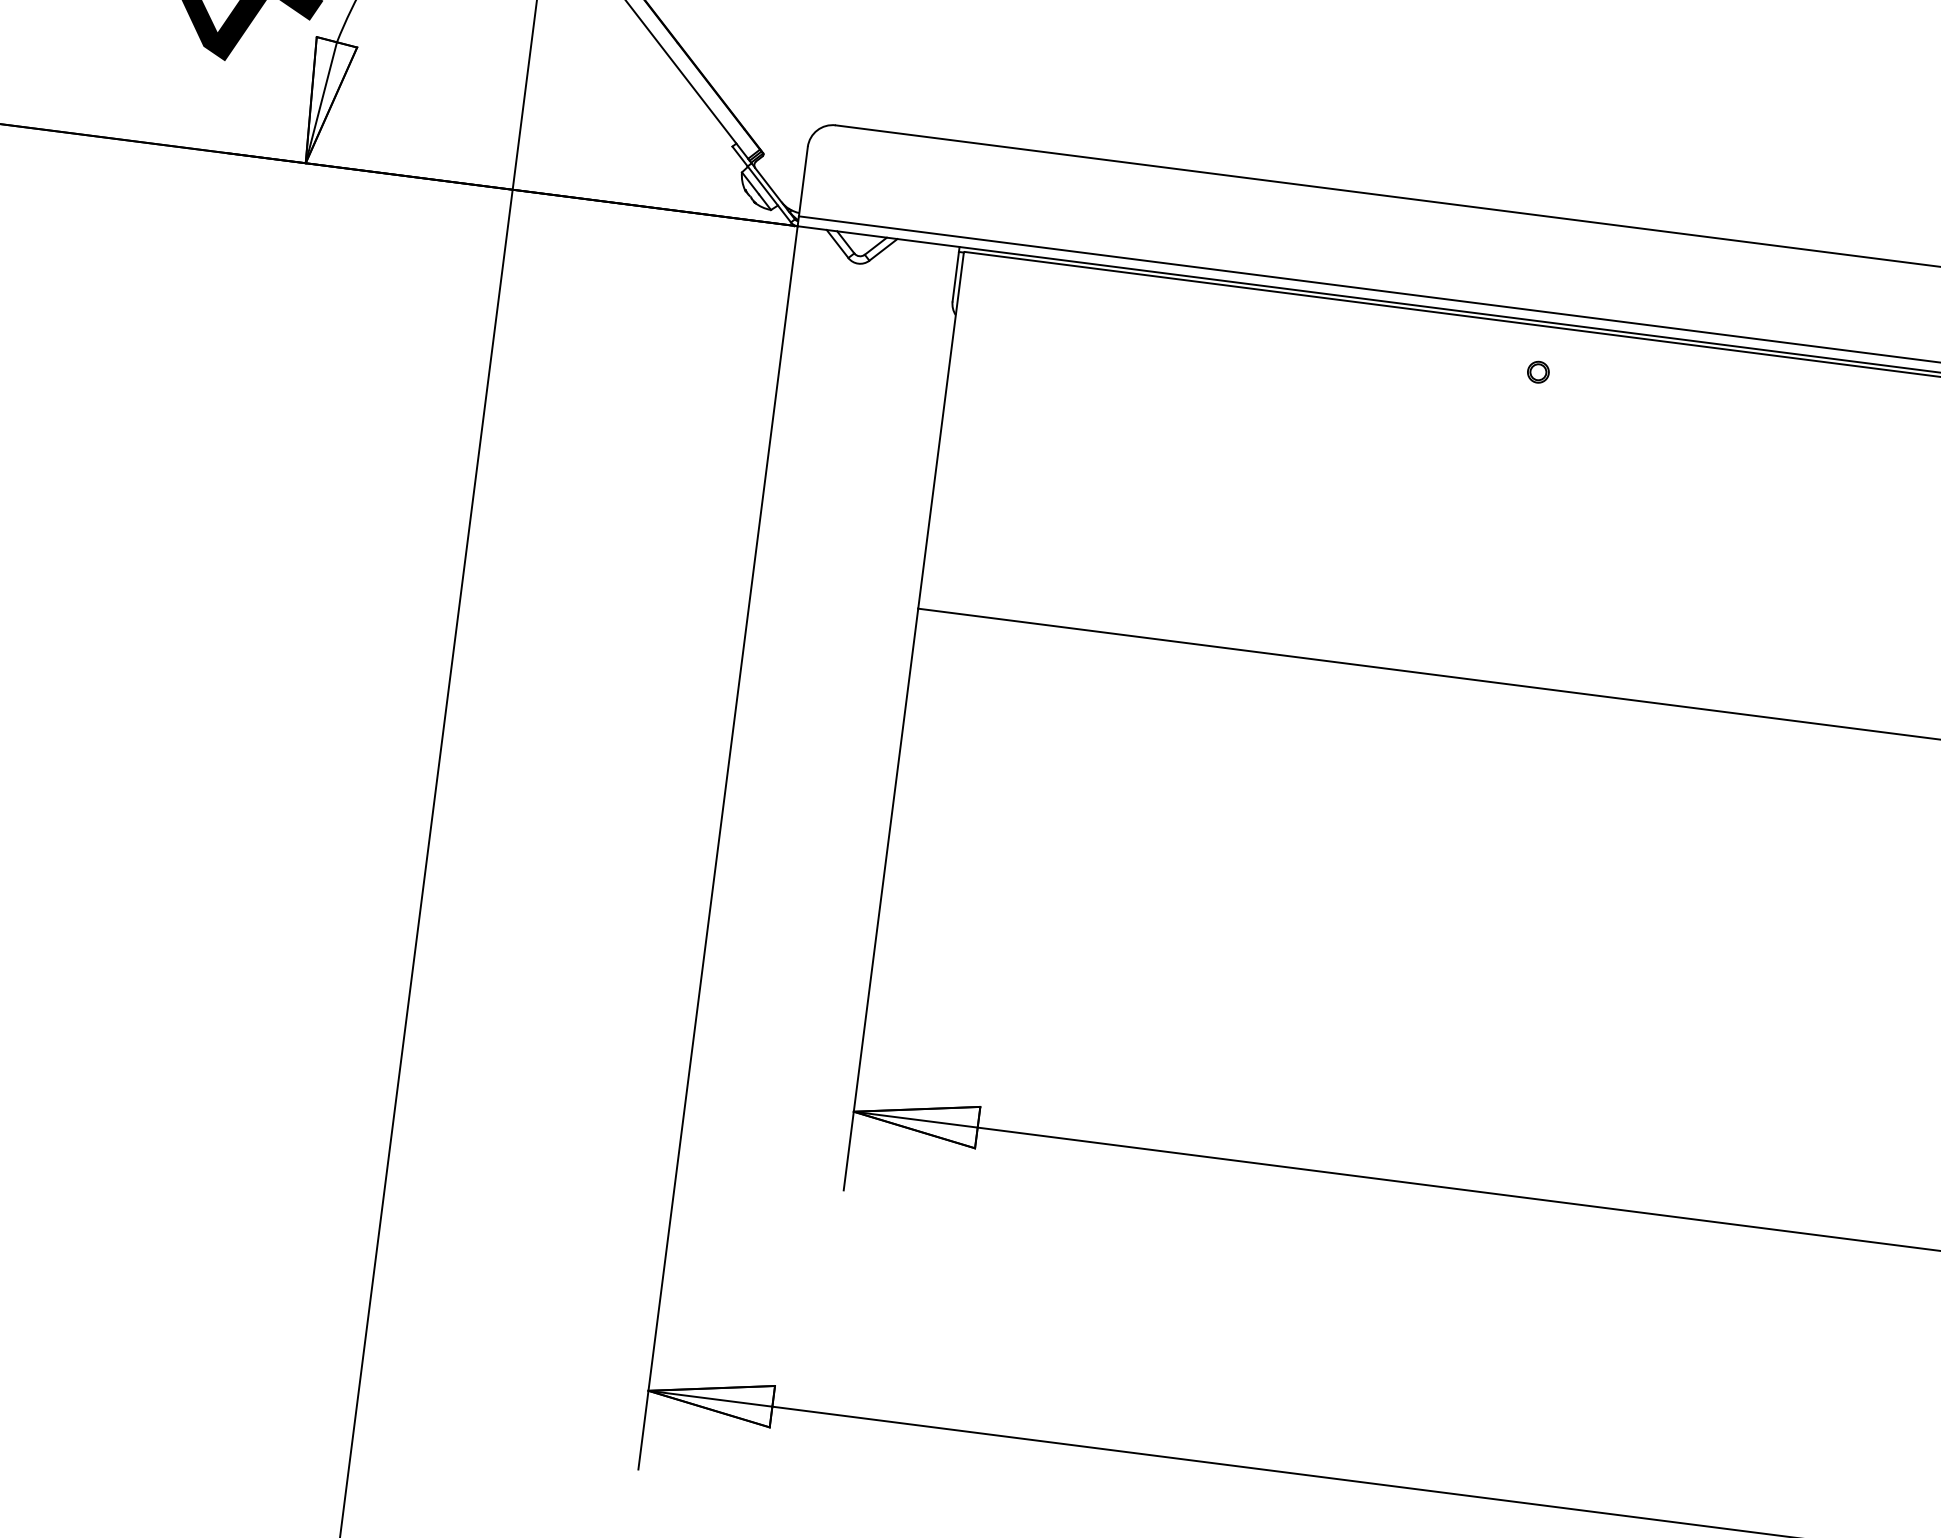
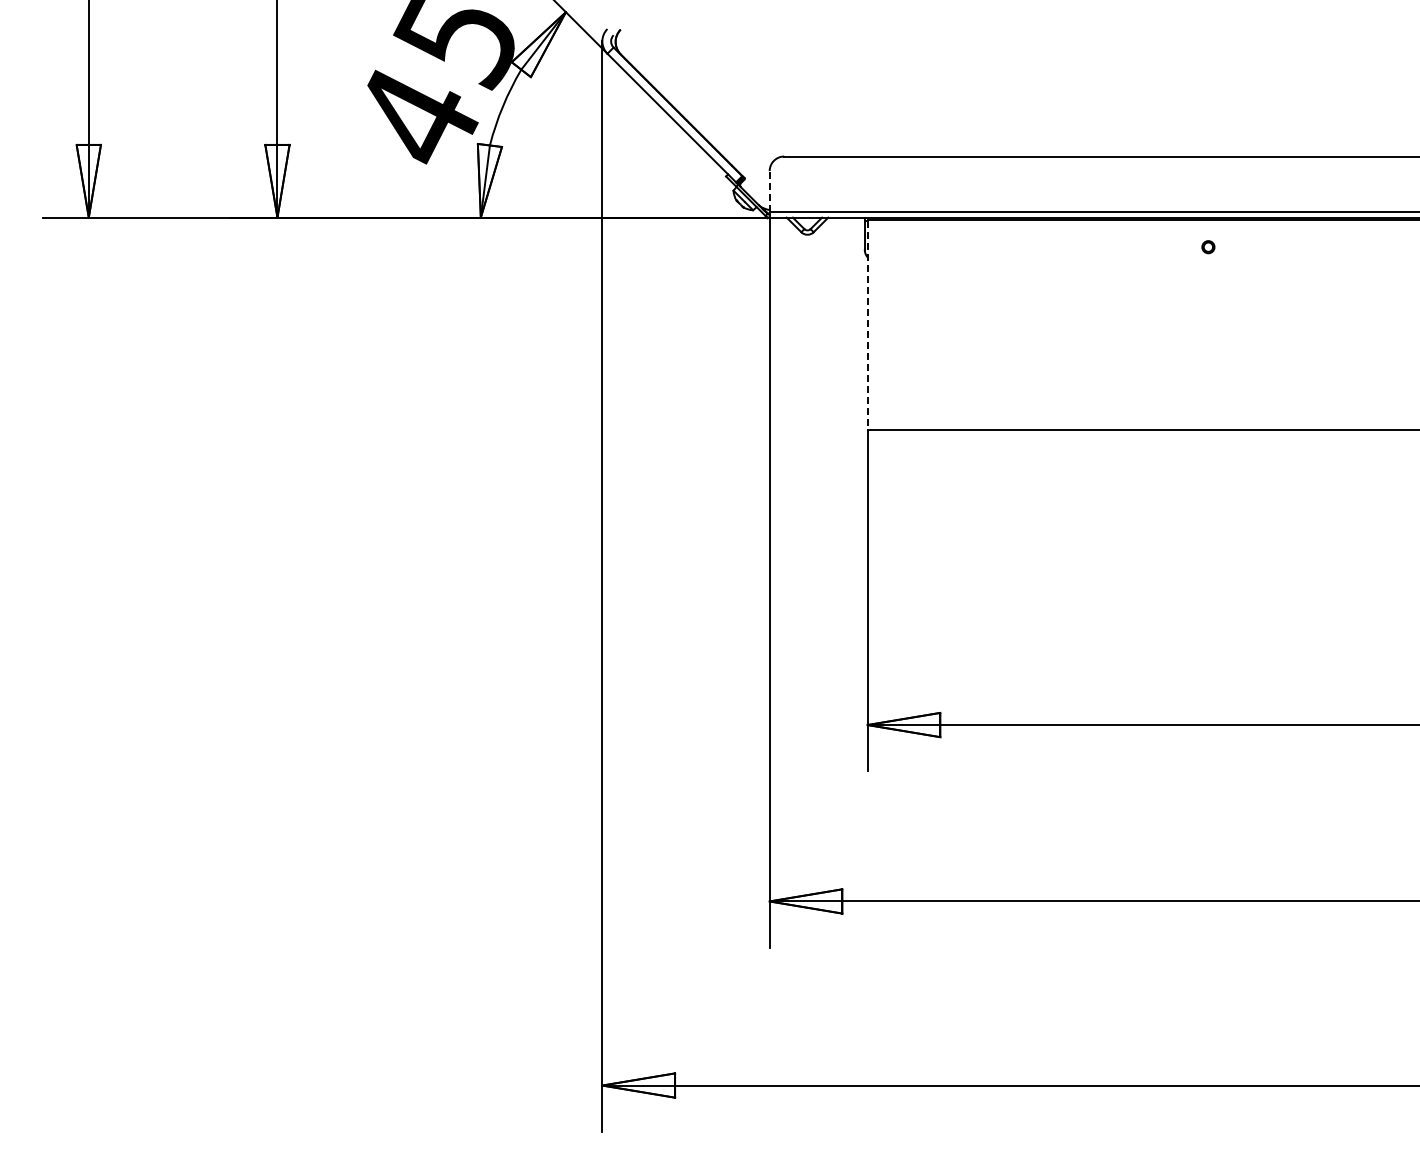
line: (803, 179) -> (769, 190), solid -> dashed
line: (940, 431) -> (867, 325), solid -> dashed

